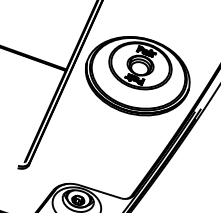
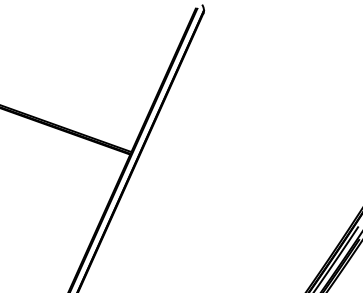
part: (137, 76) -> (256, 164), removed

